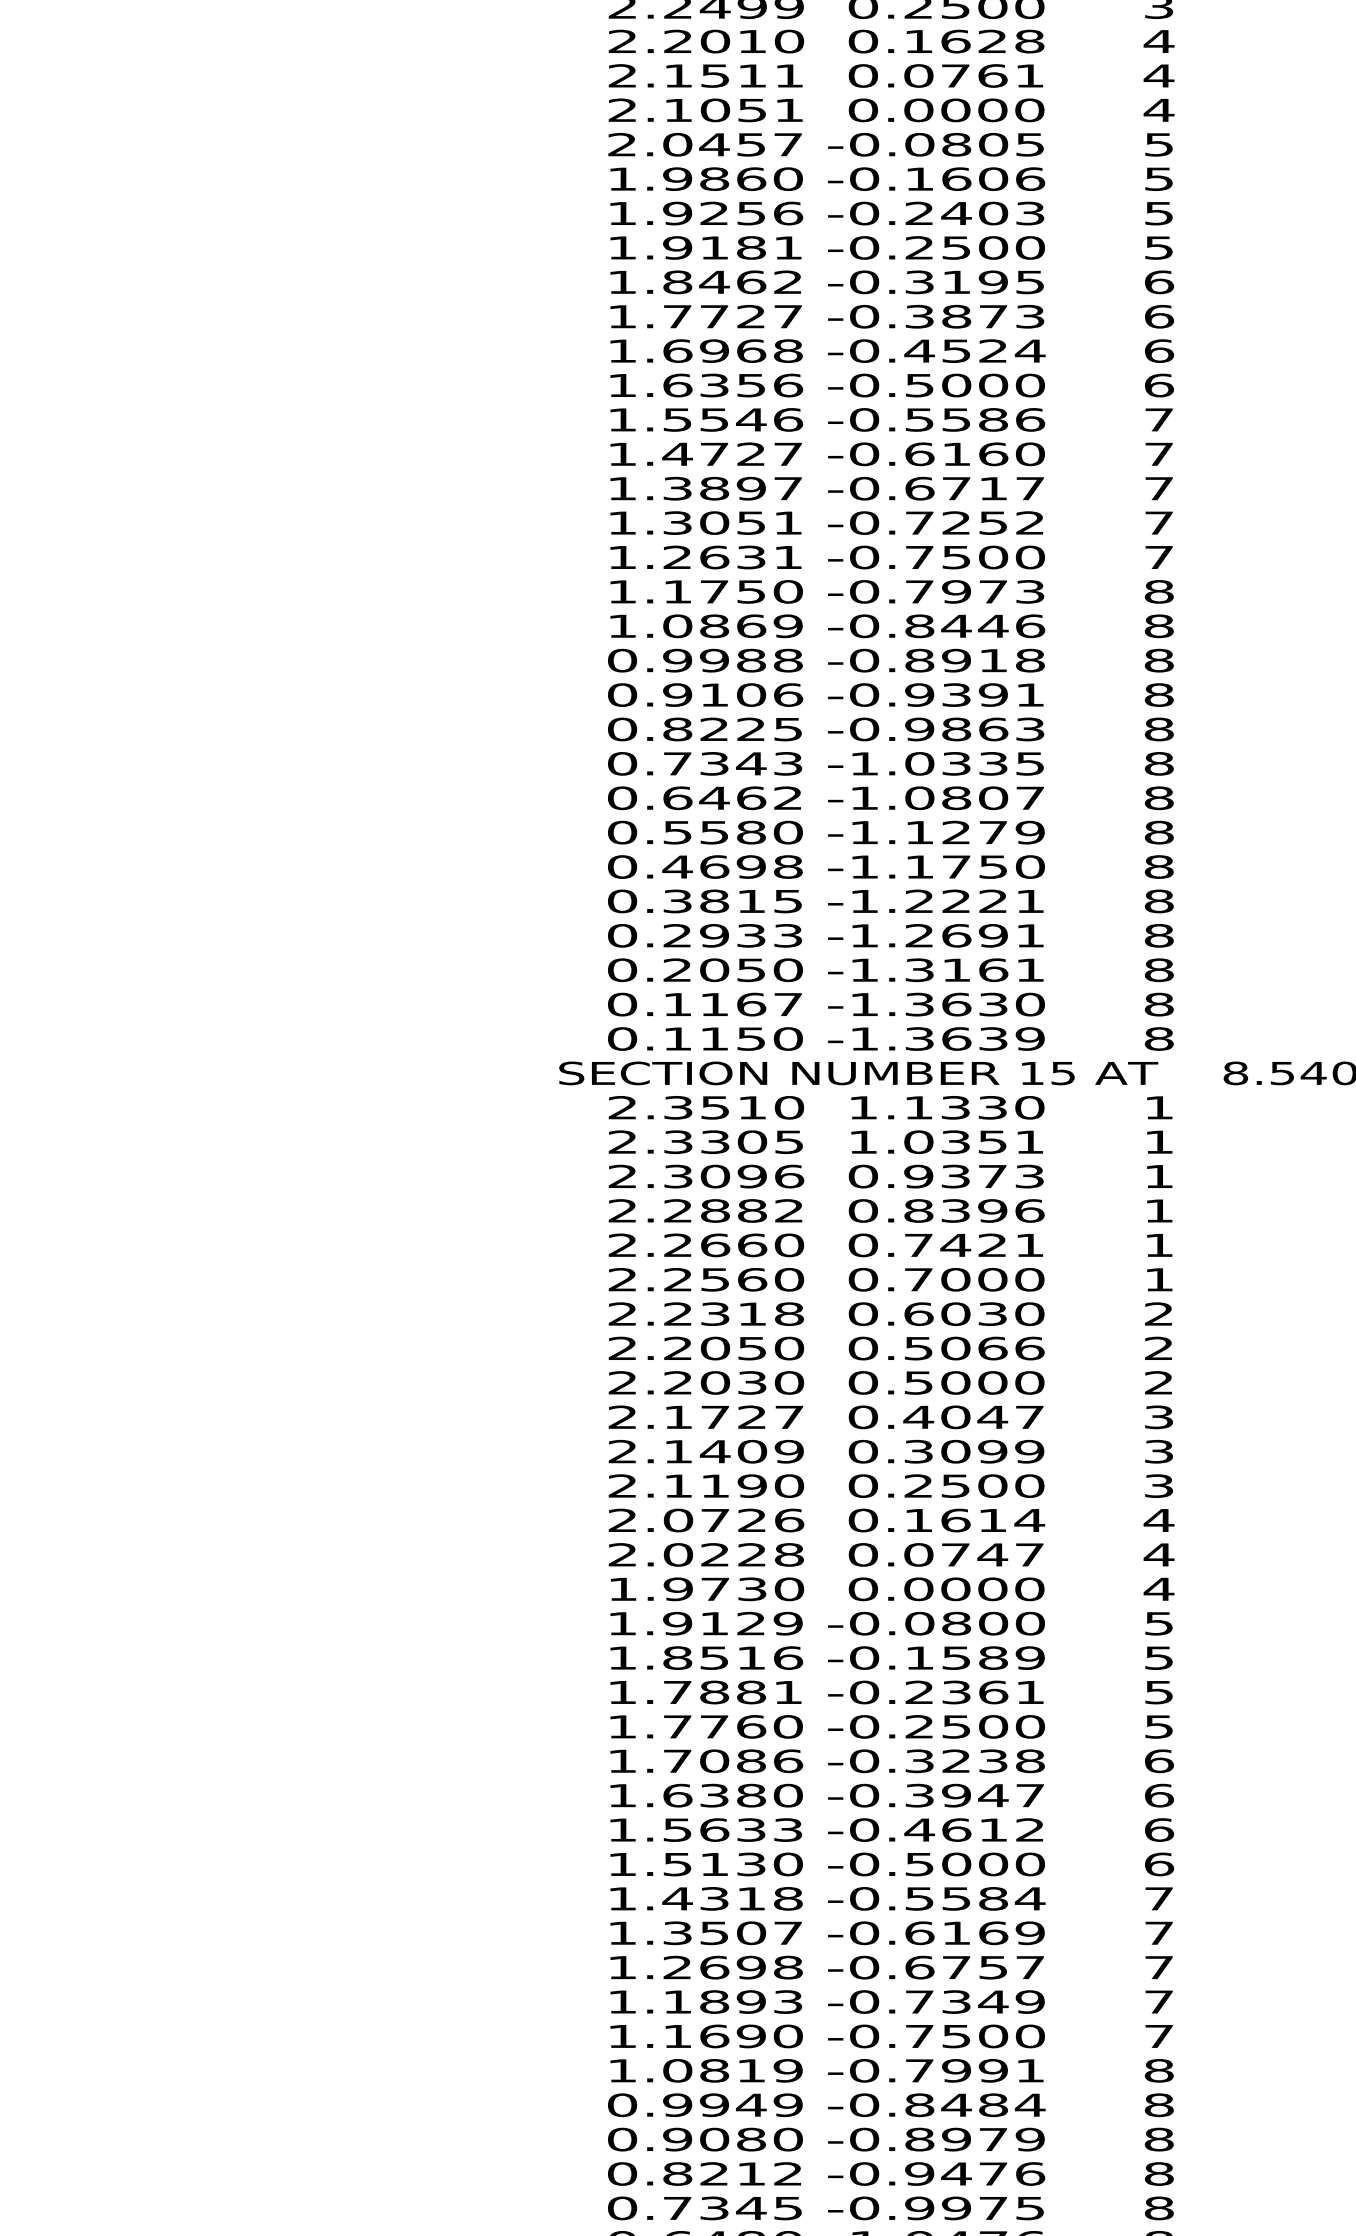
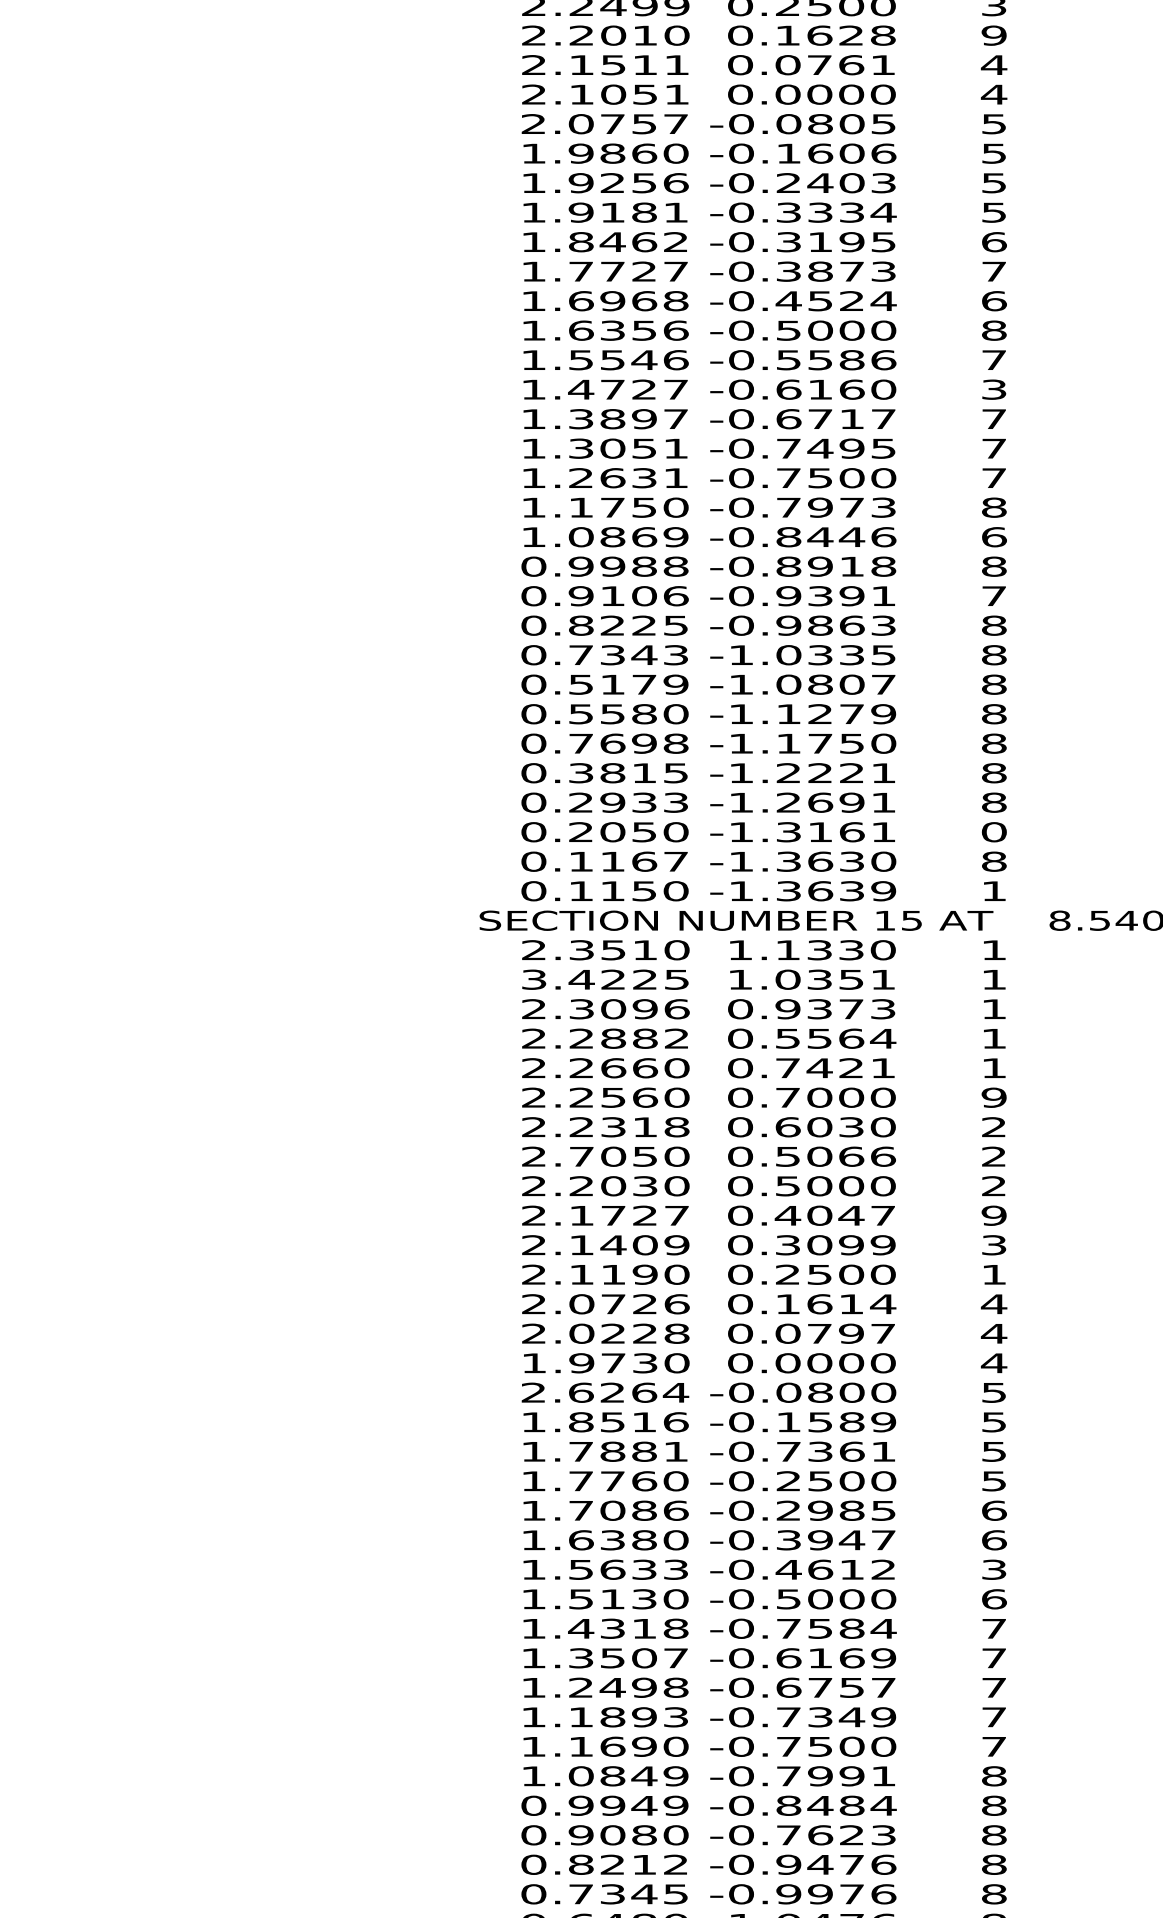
text: (1158, 41) -> (993, 35), 4 -> 9
text: (714, 143) -> (612, 123), 2.0457 -> 2.0757
text: (975, 247) -> (836, 212), -0.2500 -> -0.3334
text: (1159, 316) -> (994, 271), 6 -> 7
text: (1159, 385) -> (994, 330), 6 -> 8
text: (1159, 454) -> (994, 389), 7 -> 3
text: (992, 522) -> (851, 448), -0.7252 -> -0.7495
text: (1159, 626) -> (994, 537), 8 -> 6
text: (1159, 695) -> (994, 596), 8 -> 7
text: (732, 797) -> (628, 684), 0.6462 -> 0.5179
text: (678, 866) -> (581, 743), 0.4698 -> 0.7698
text: (1158, 970) -> (993, 832), 8 -> 0
text: (1159, 1039) -> (994, 891), 8 -> 1
text: (687, 1141) -> (589, 979), 2.3305 -> 3.4225
text: (974, 1210) -> (835, 1038), 0.8396 -> 0.5564
text: (1158, 1279) -> (993, 1097), 1 -> 9
text: (678, 1348) -> (581, 1156), 2.2050 -> 2.7050
text: (1158, 1417) -> (993, 1215), 3 -> 9
text: (1159, 1485) -> (994, 1274), 3 -> 1
text: (992, 1554) -> (851, 1333), 0.0747 -> 0.0797
text: (705, 1623) -> (605, 1392), 1.9129 -> 2.6264
text: (919, 1692) -> (788, 1451), -0.2361 -> -0.7361
text: (975, 1760) -> (836, 1510), -0.3238 -> -0.2985
text: (1159, 1829) -> (994, 1569), 6 -> 3
text: (919, 1898) -> (788, 1628), -0.5584 -> -0.7584
text: (714, 1967) -> (612, 1687), 1.2698 -> 1.2498
text: (751, 2071) -> (644, 1776), 1.0819 -> 1.0849
text: (975, 2139) -> (836, 1835), -0.8979 -> -0.7623
text: (1030, 2208) -> (883, 1894), -0.9975 -> -0.9976

